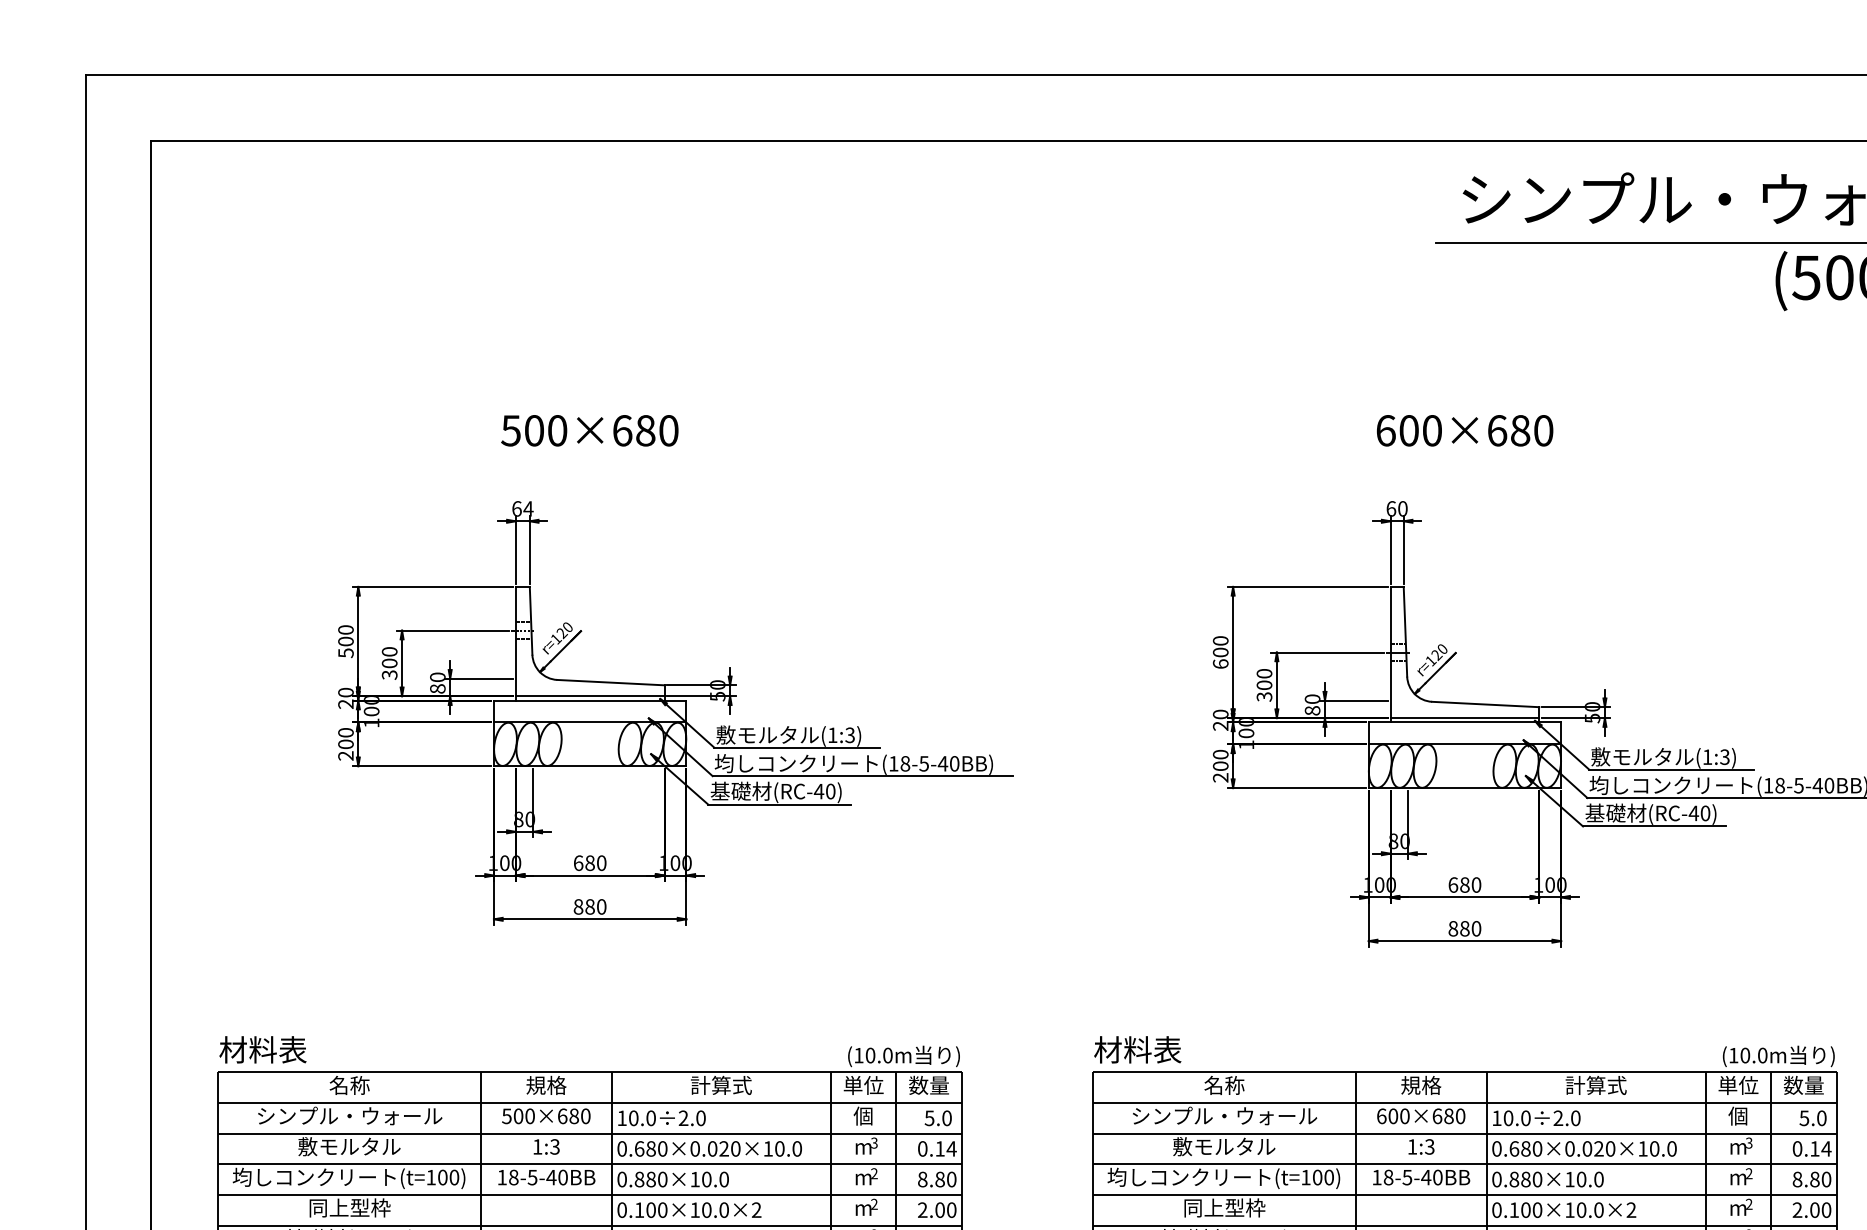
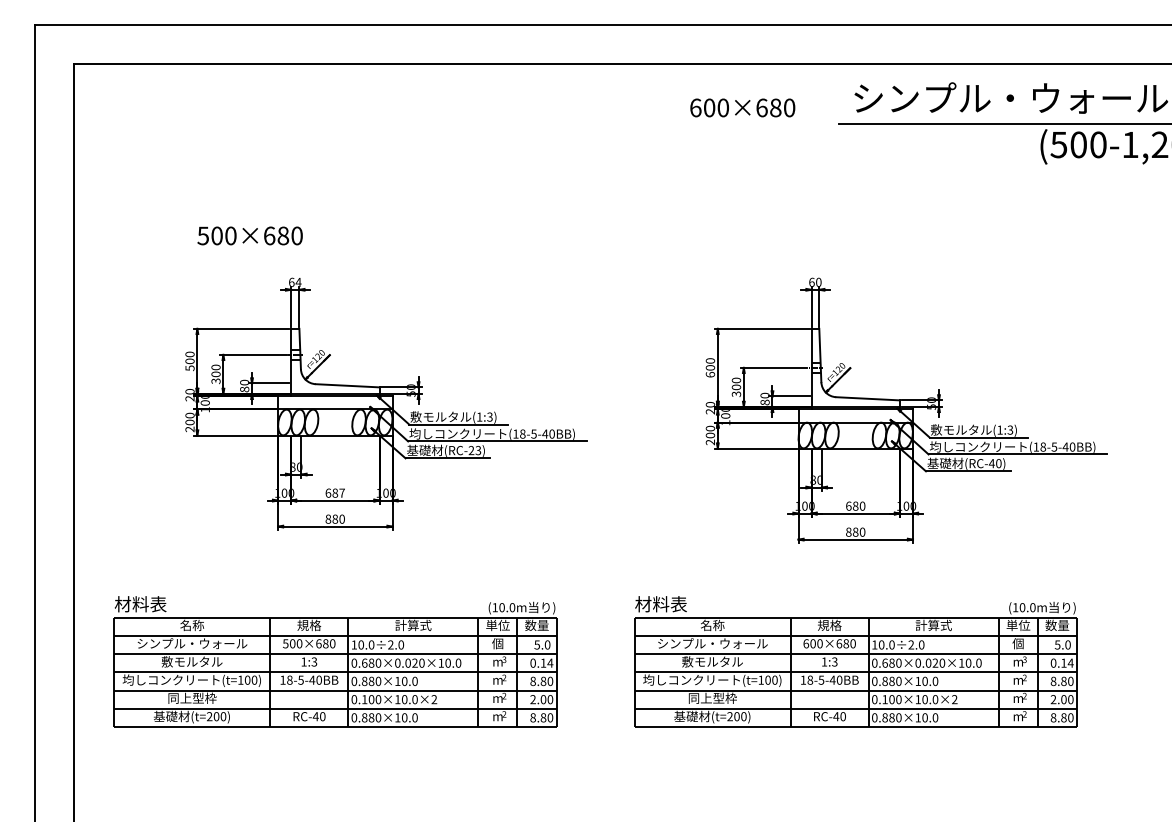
text: (588, 430) -> (249, 235), moved
text: (1464, 430) -> (742, 107), moved
text: (824, 791) -> (474, 450), (RC-40) -> (RC-23)
text: (600, 862) -> (341, 492), 680 -> 687

